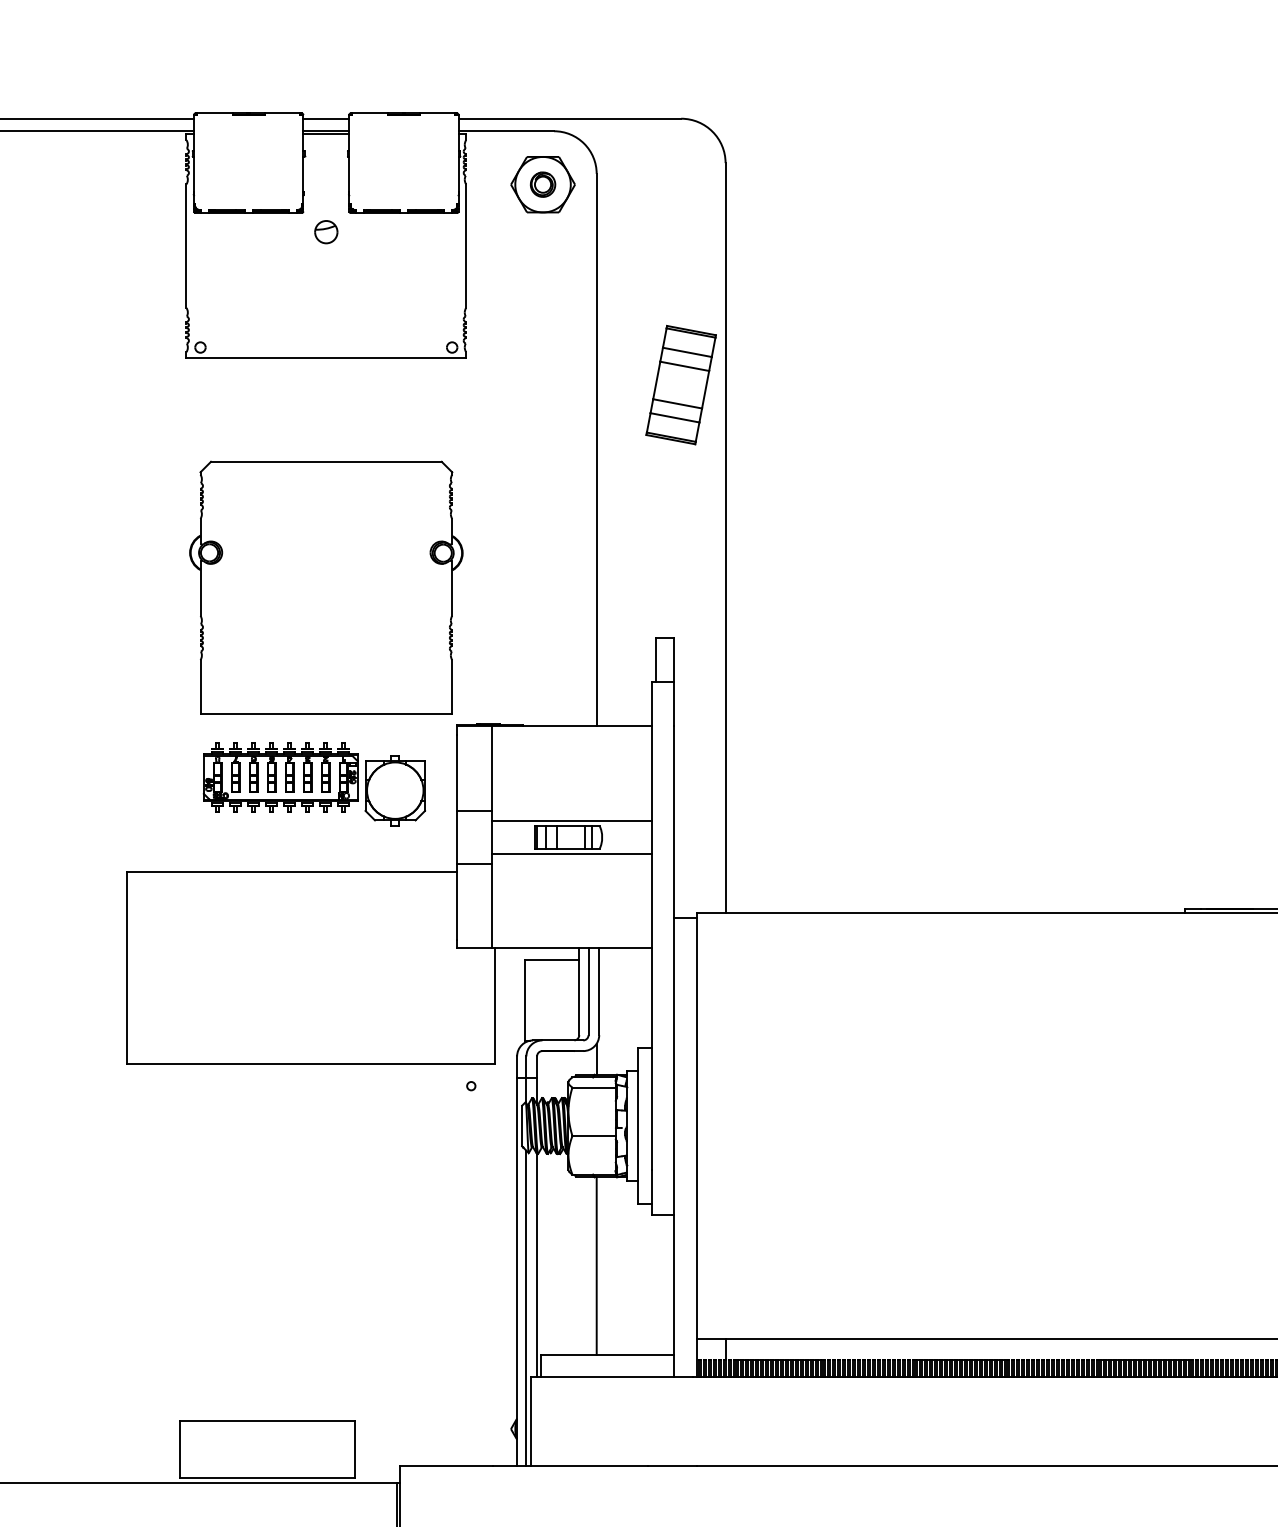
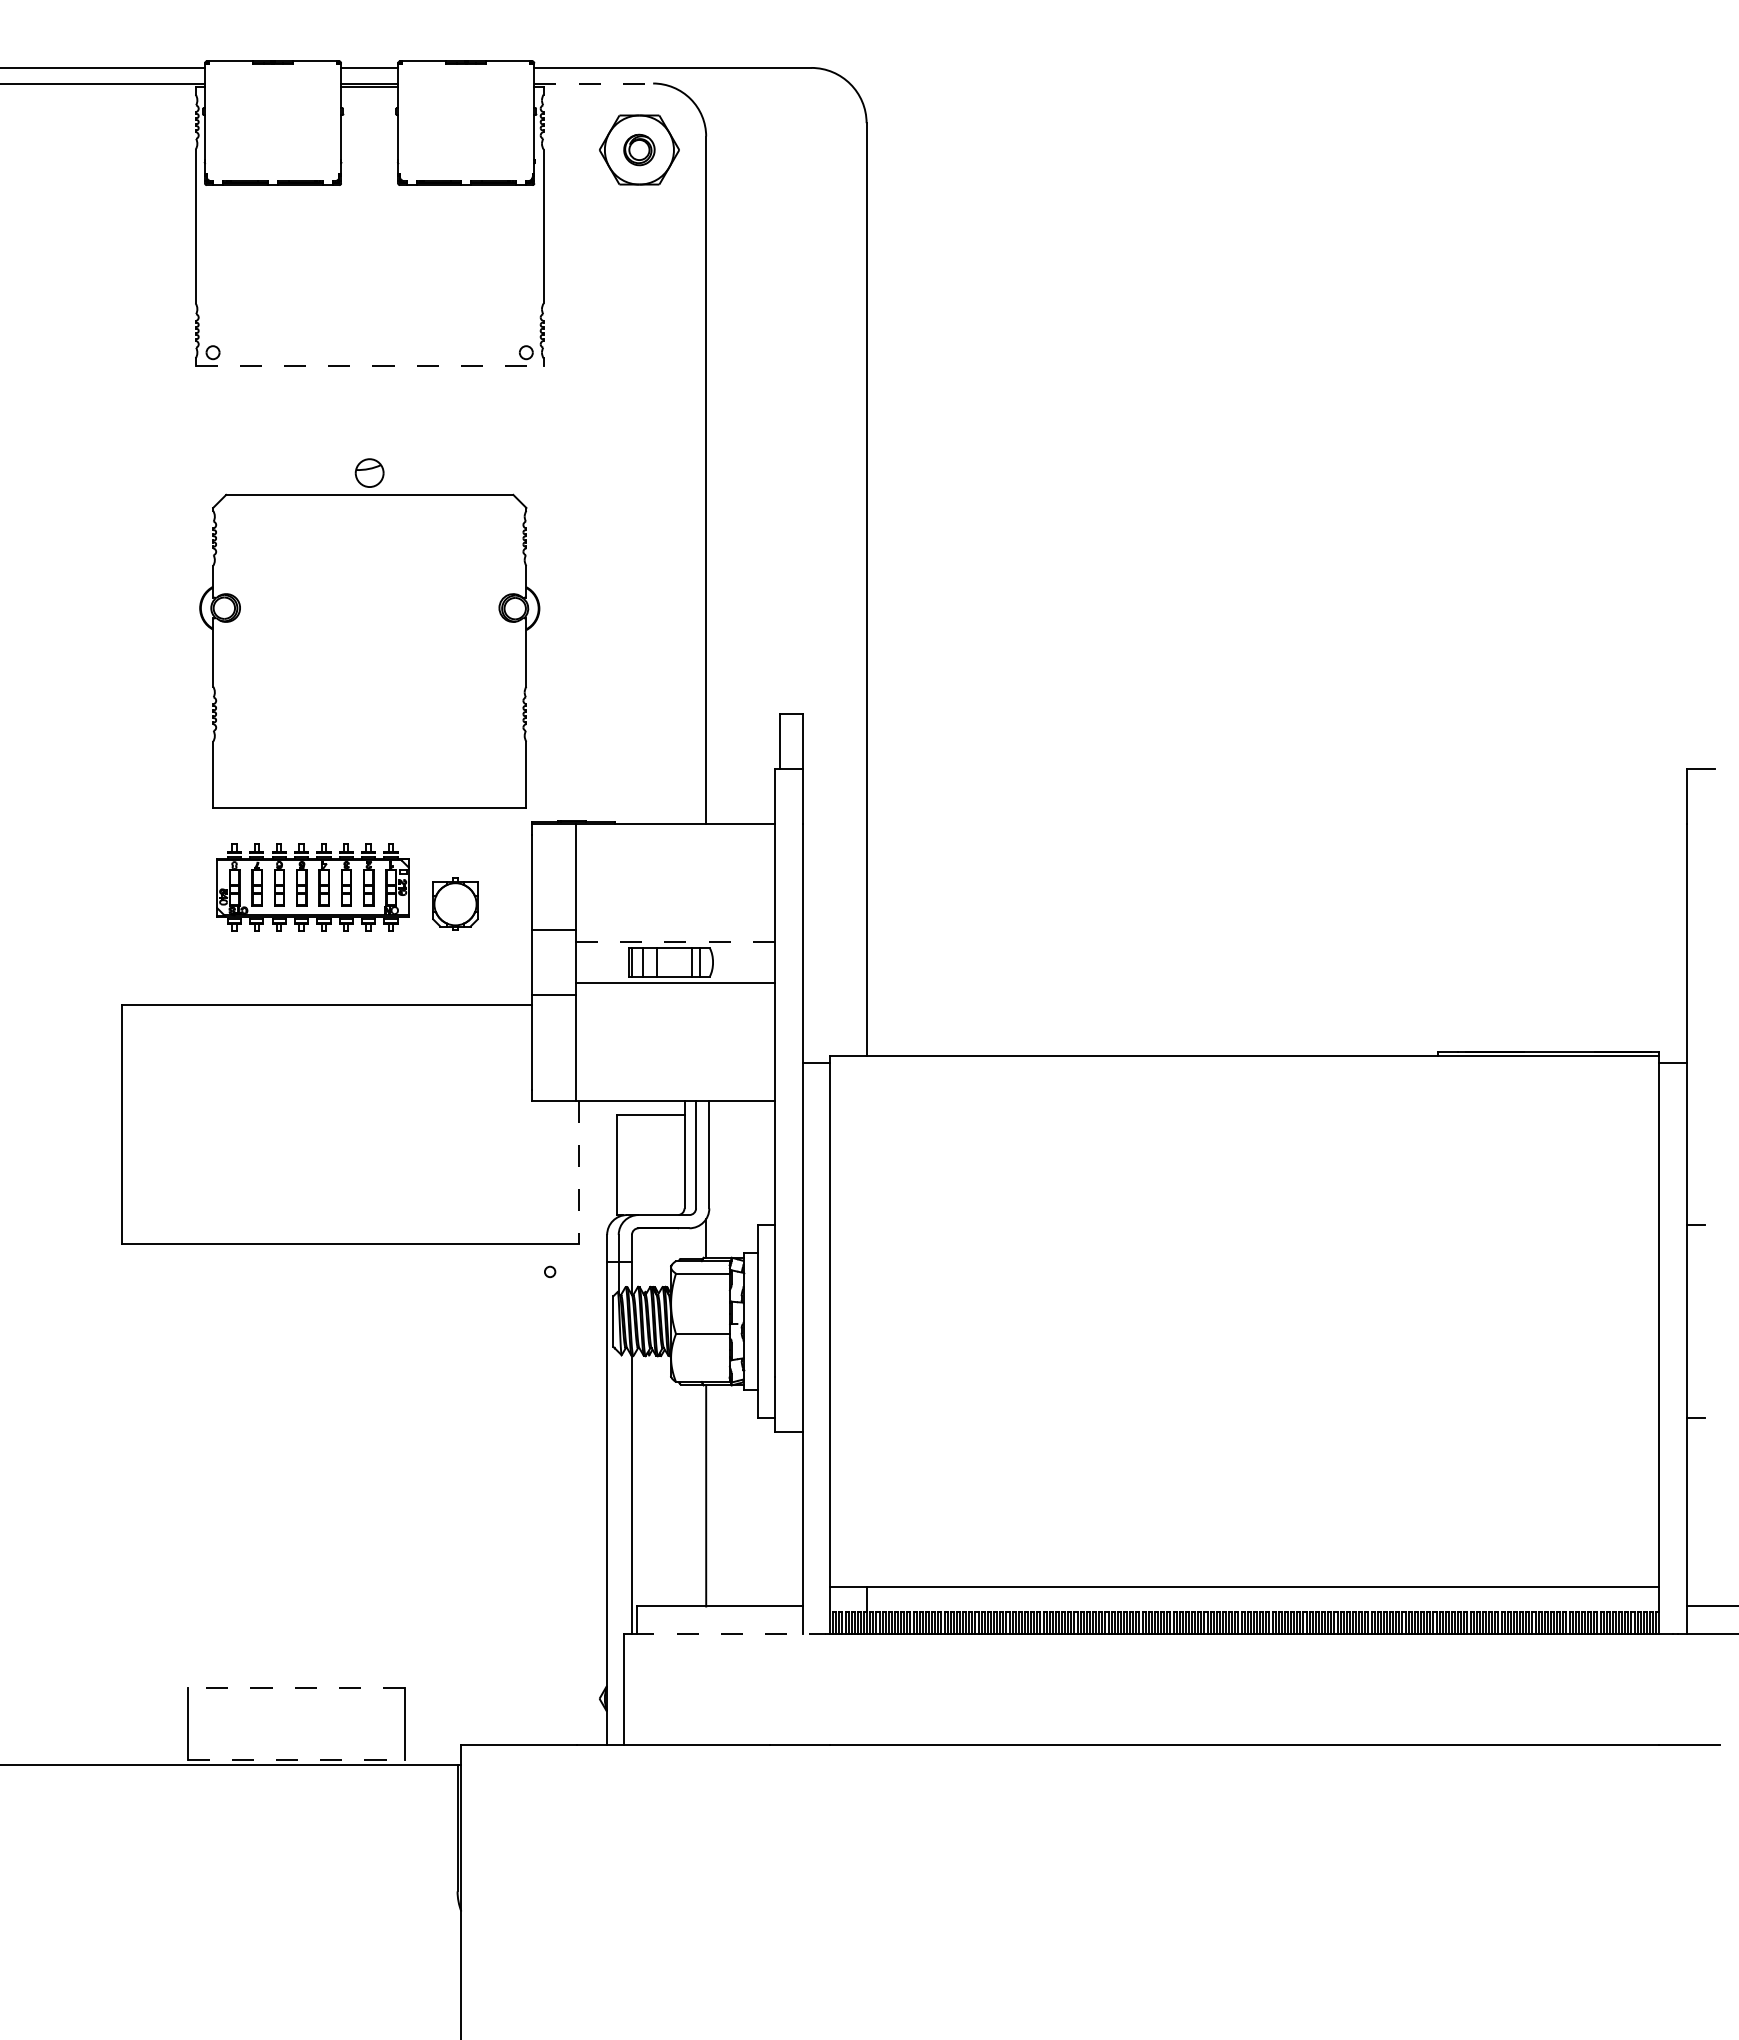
line: (506, 131) -> (594, 83), solid -> dashed
part: (326, 231) -> (369, 472), moved
line: (326, 357) -> (370, 365), solid -> dashed
part: (681, 385) -> (811, 399), removed
part: (395, 790) -> (455, 904), size x0.6
line: (572, 820) -> (675, 941), solid -> dashed
line: (494, 1006) -> (579, 1172), solid -> dashed
line: (526, 1308) -> (618, 1548), removed
line: (615, 1377) -> (729, 1634), solid -> dashed
line: (267, 1420) -> (296, 1688), solid -> dashed
line: (267, 1477) -> (296, 1759), solid -> dashed

